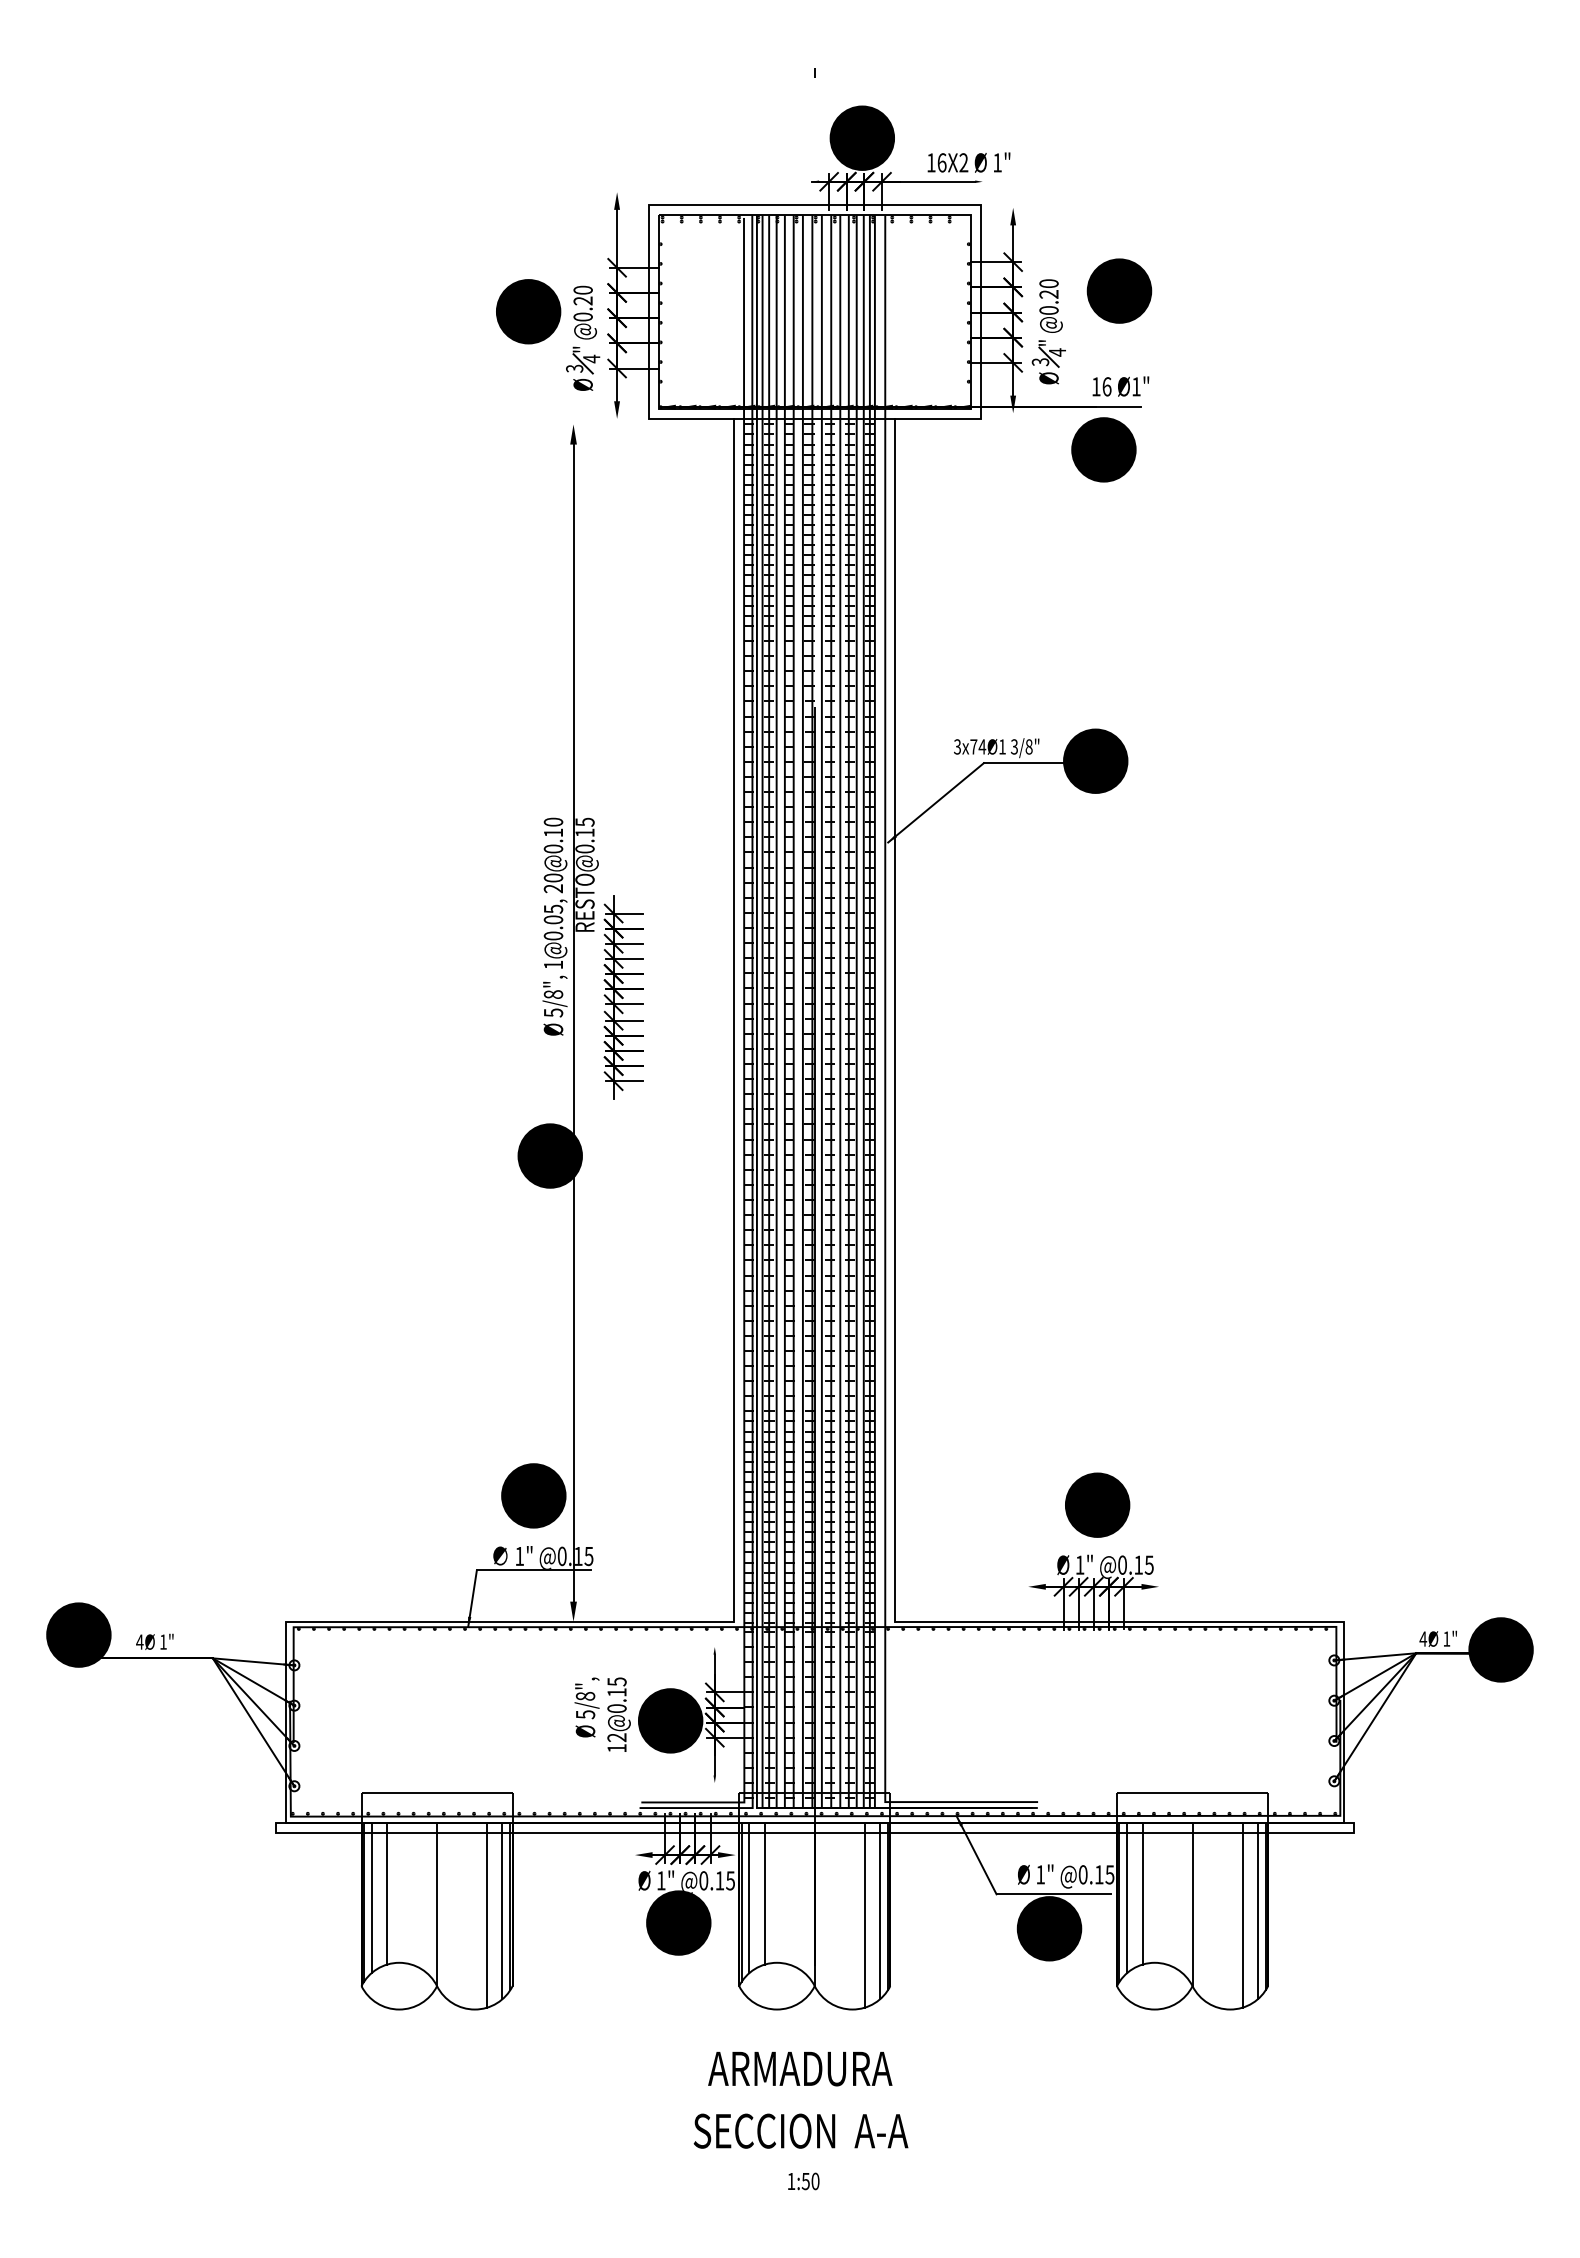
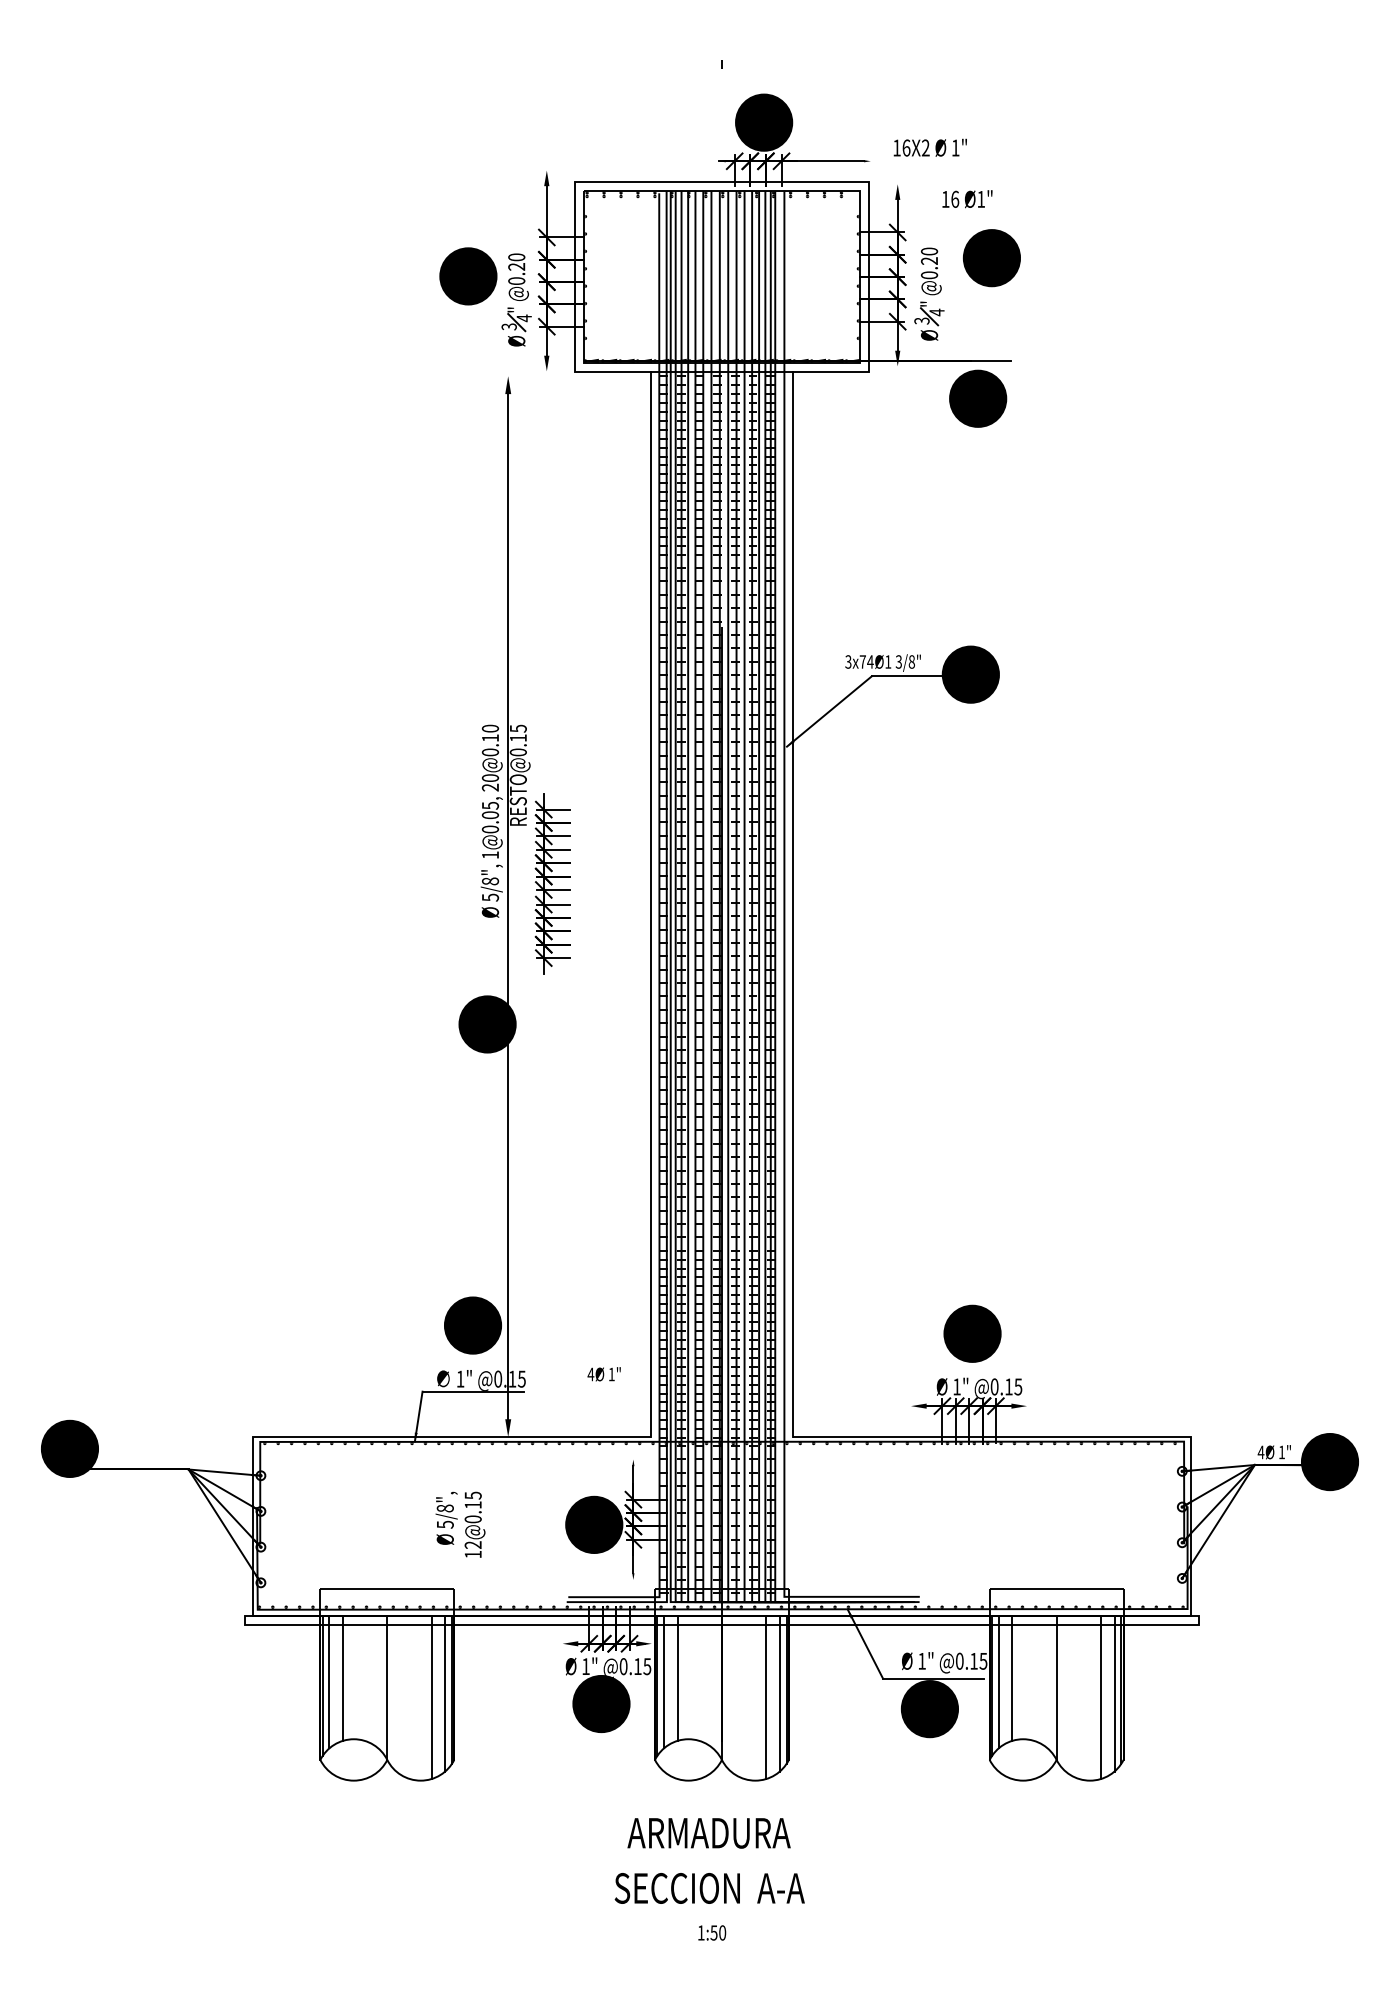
text: (968, 162) -> (929, 147), moved
text: (1120, 386) -> (967, 199), moved
text: (154, 1641) -> (603, 1373), moved
text: (602, 1714) -> (460, 1524), moved

